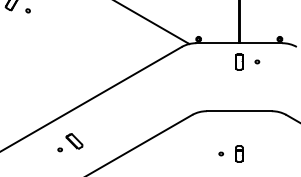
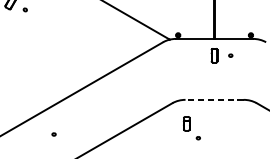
line: (238, 111) -> (213, 100), solid -> dashed
part: (74, 141) -> (66, 126), removed
part: (239, 153) -> (186, 123), moved

